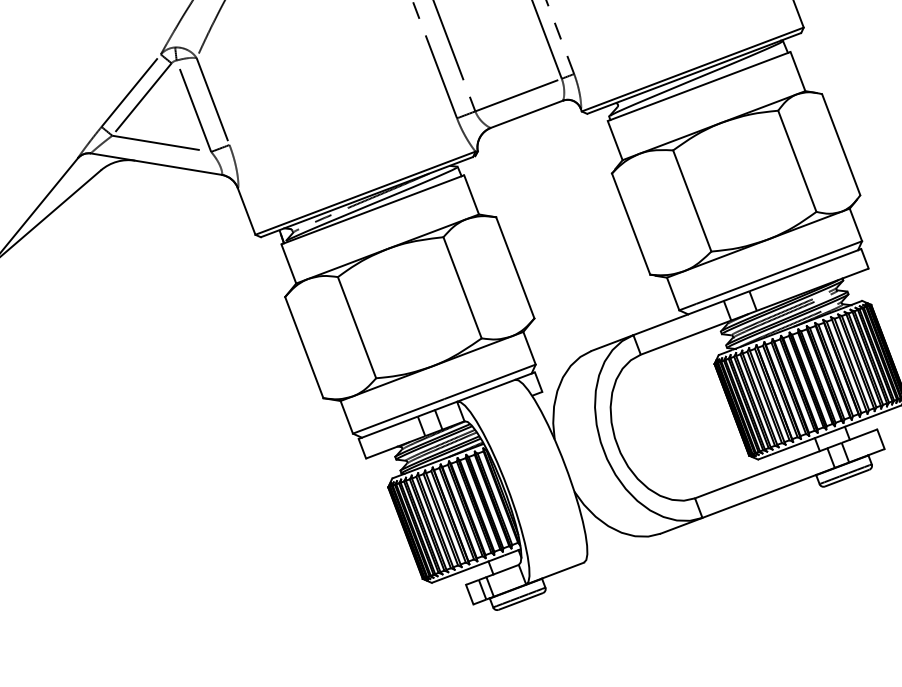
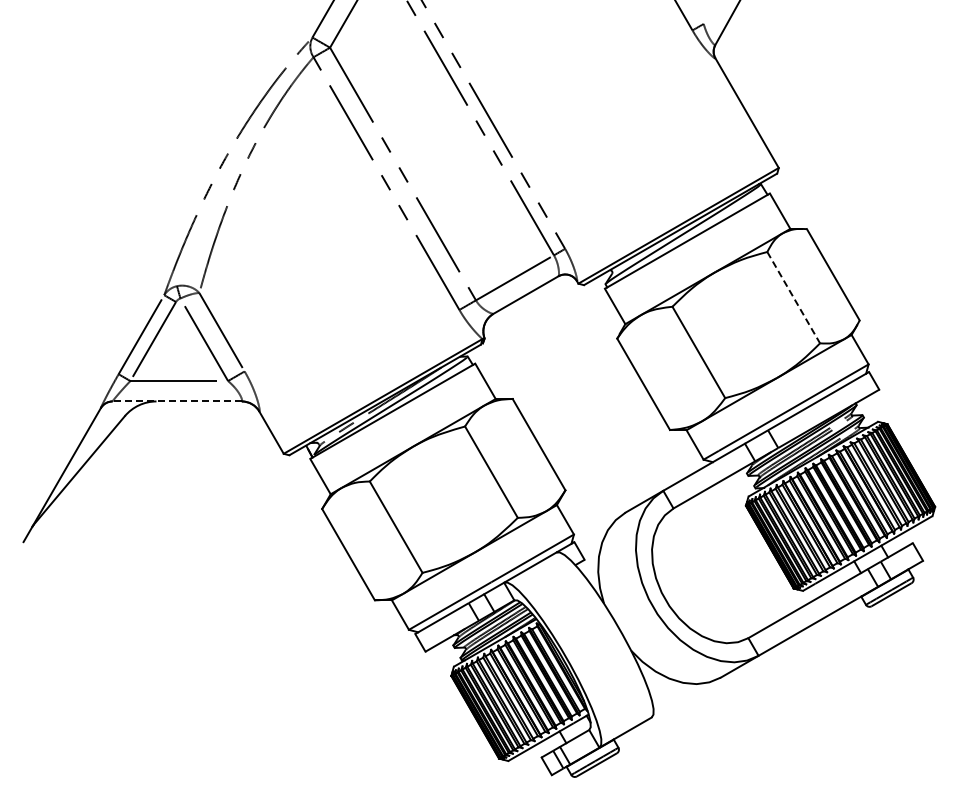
line: (797, 161) -> (793, 297), solid -> dashed
line: (156, 164) -> (177, 401), solid -> dashed

